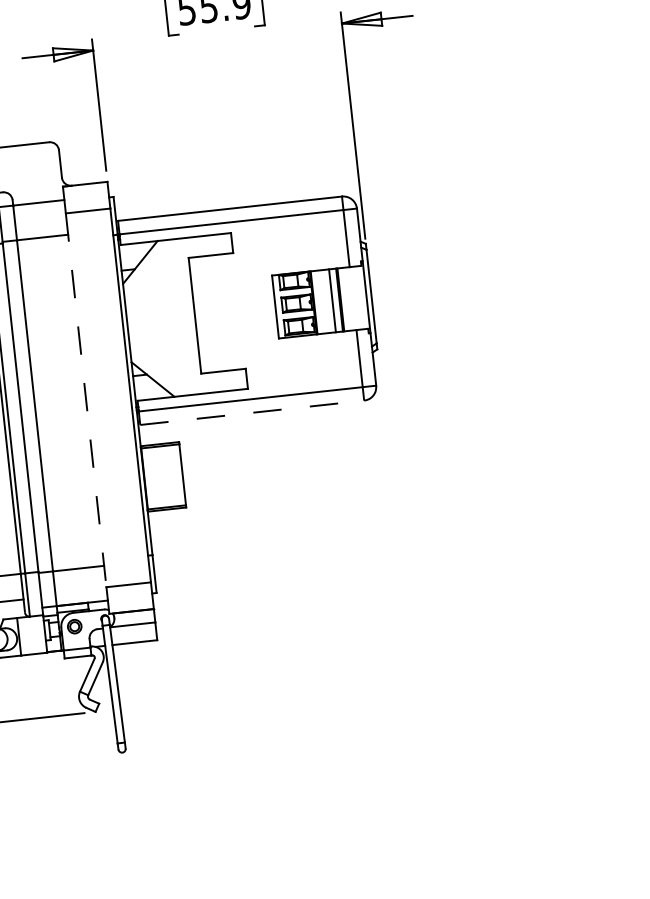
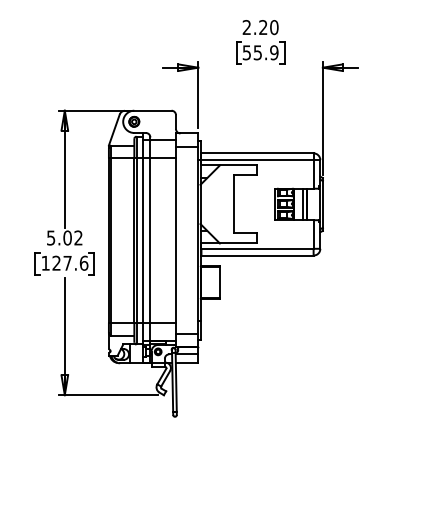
line: (87, 400) -> (176, 240), dashed -> solid
line: (254, 412) -> (258, 255), dashed -> solid

